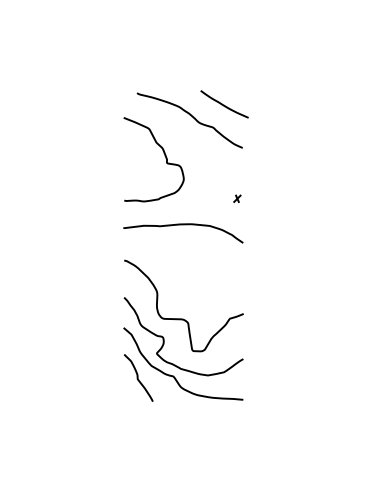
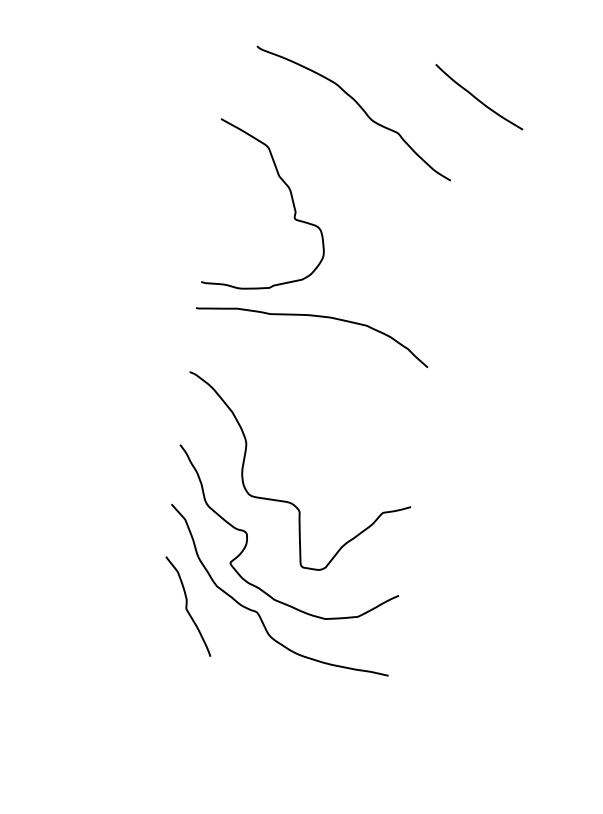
curve: (224, 104) -> (479, 97), moved
curve: (164, 156) -> (291, 205), moved
part: (237, 198) -> (427, 278), removed

